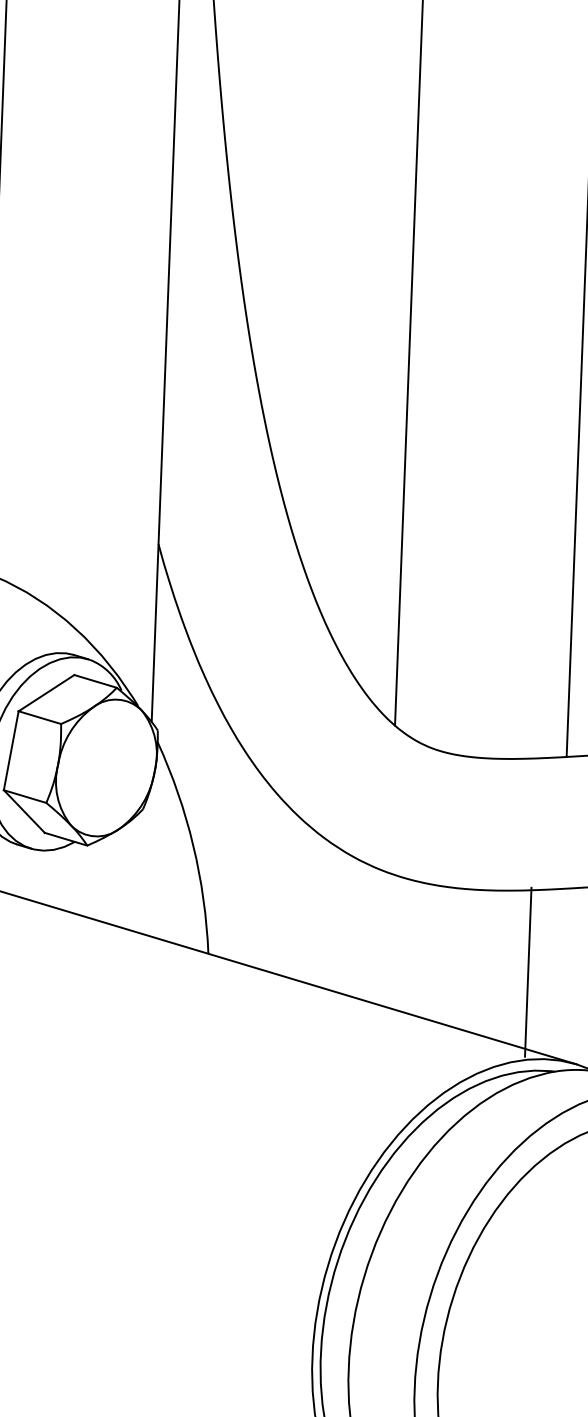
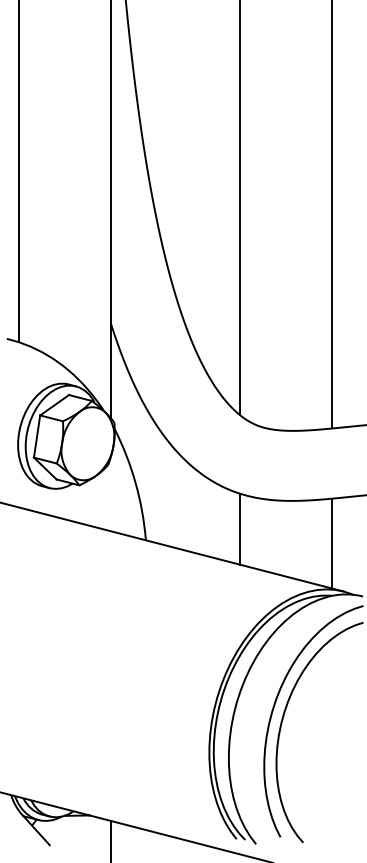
line: (387, 938) -> (240, 528), added
line: (529, 972) -> (332, 543), moved

